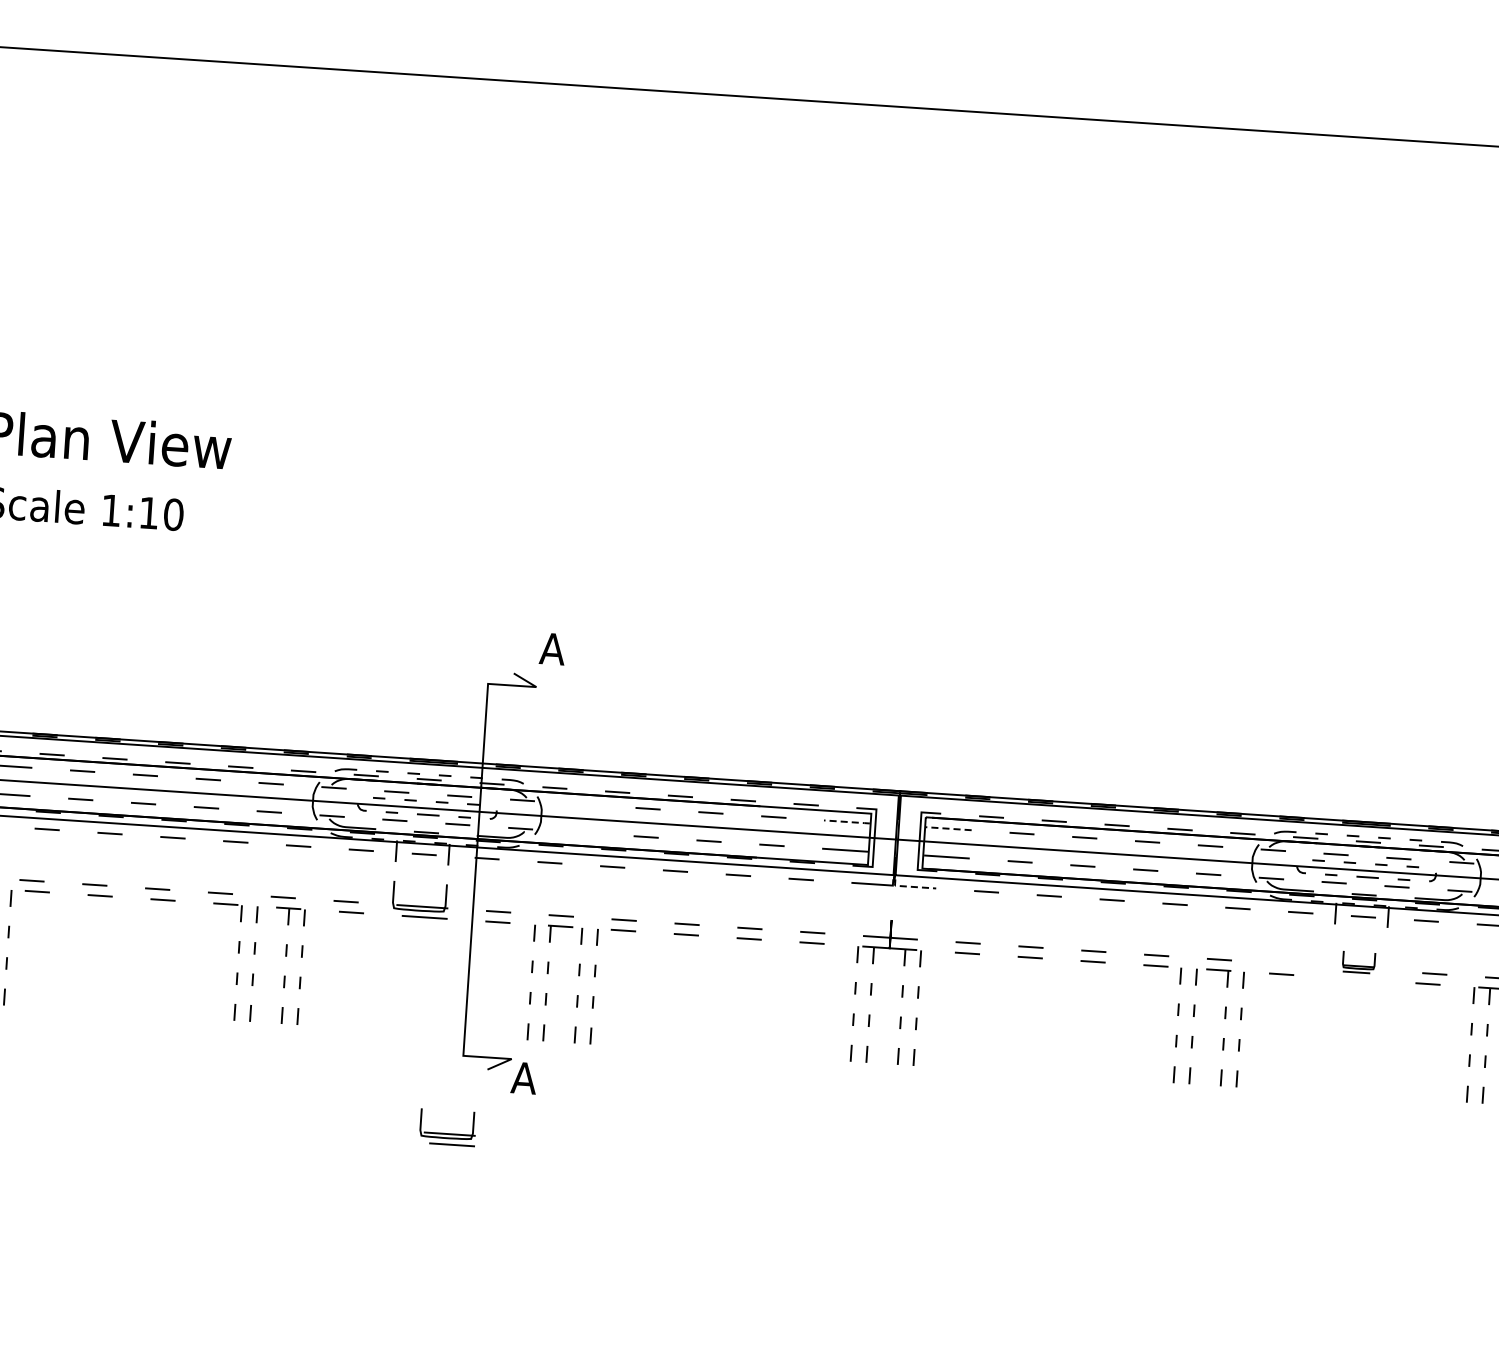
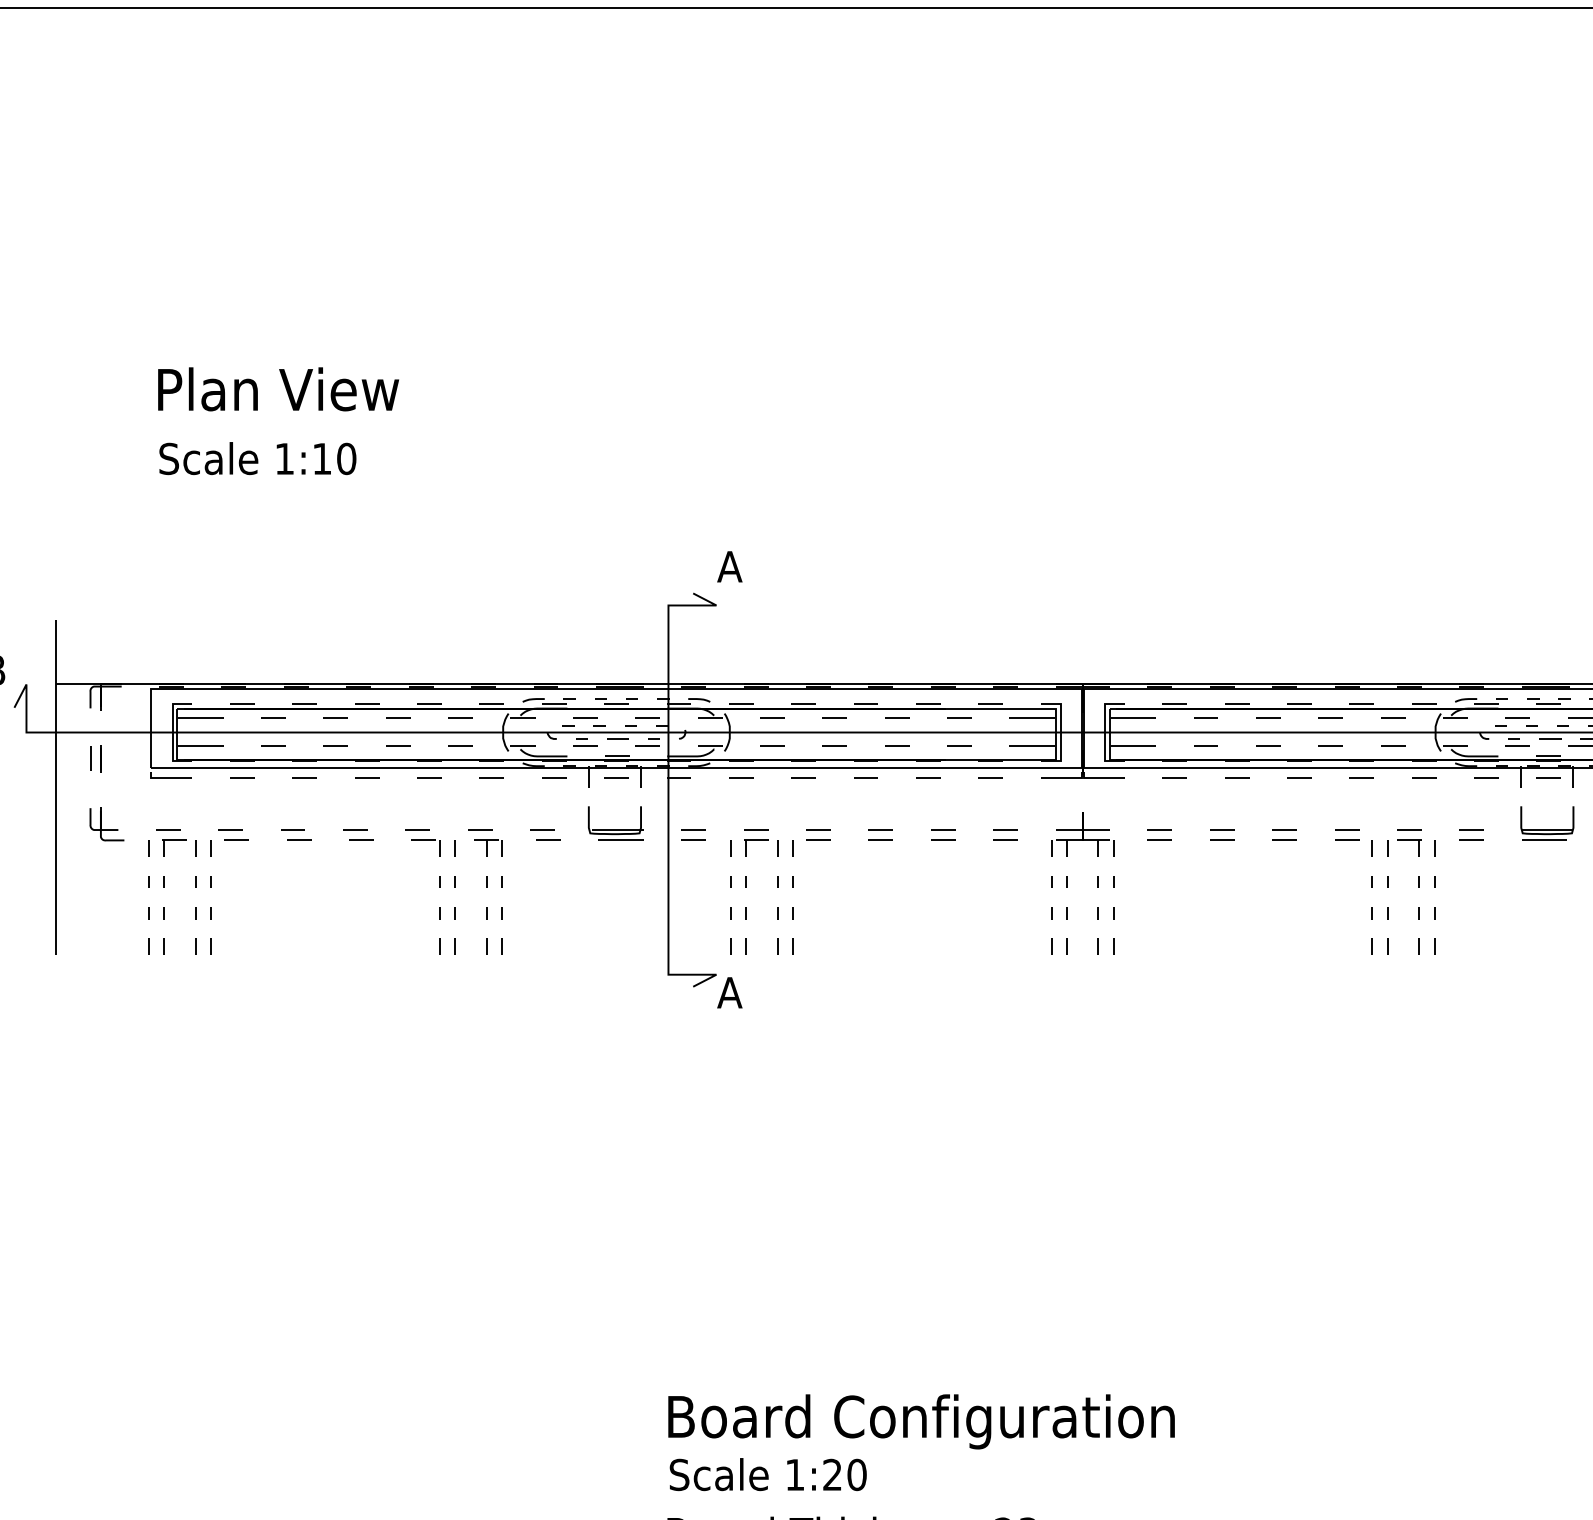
line: (585, 803) -> (772, 717), added
line: (847, 822) -> (1032, 718), dashed -> solid
line: (947, 828) -> (1132, 718), dashed -> solid
line: (583, 831) -> (772, 745), added
line: (911, 887) -> (1100, 778), dashed -> solid
part: (1359, 962) -> (1547, 823), size x1.67
line: (1282, 963) -> (1471, 829), added
part: (447, 1127) -> (657, 1046), removed

